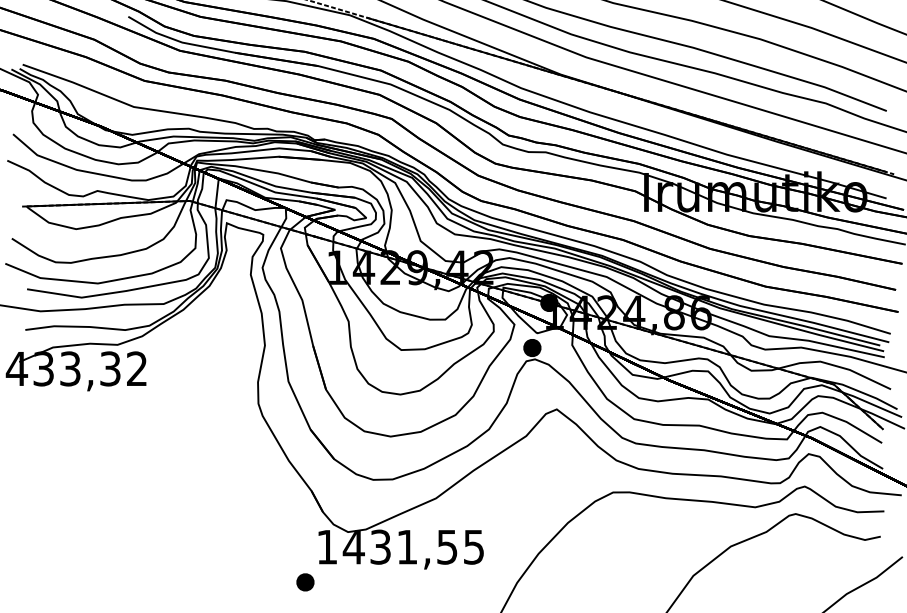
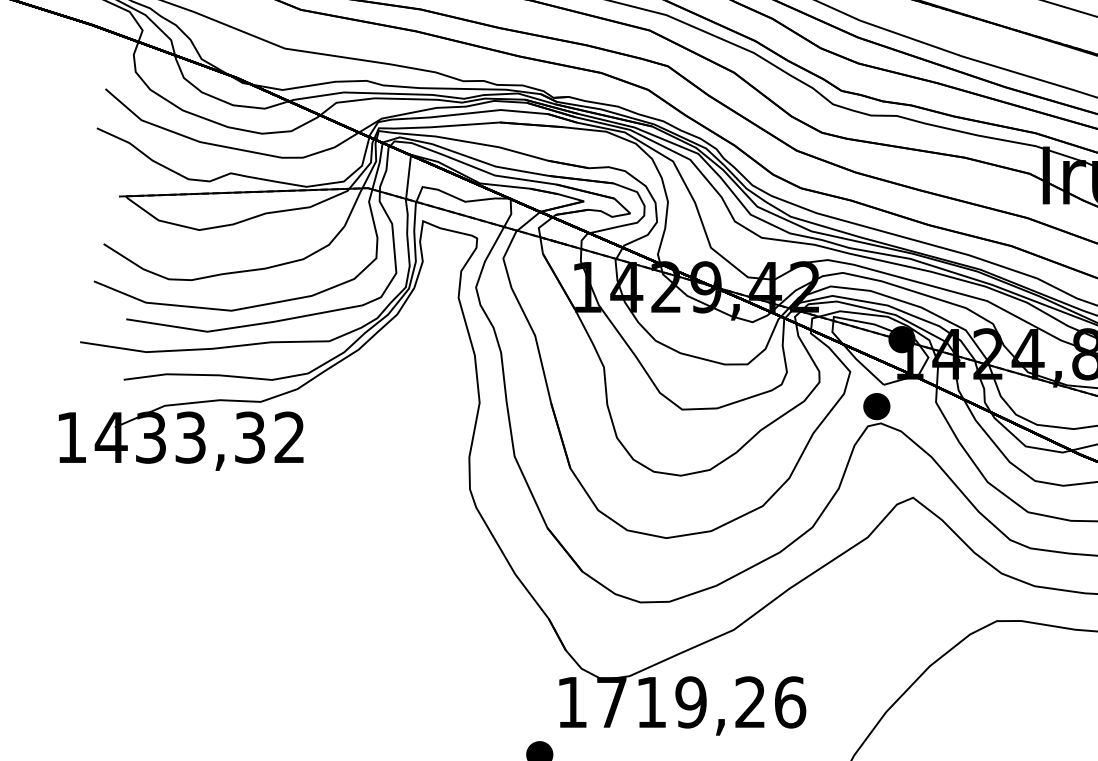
text: (413, 546) -> (700, 701), 1431,55 -> 1719,26

